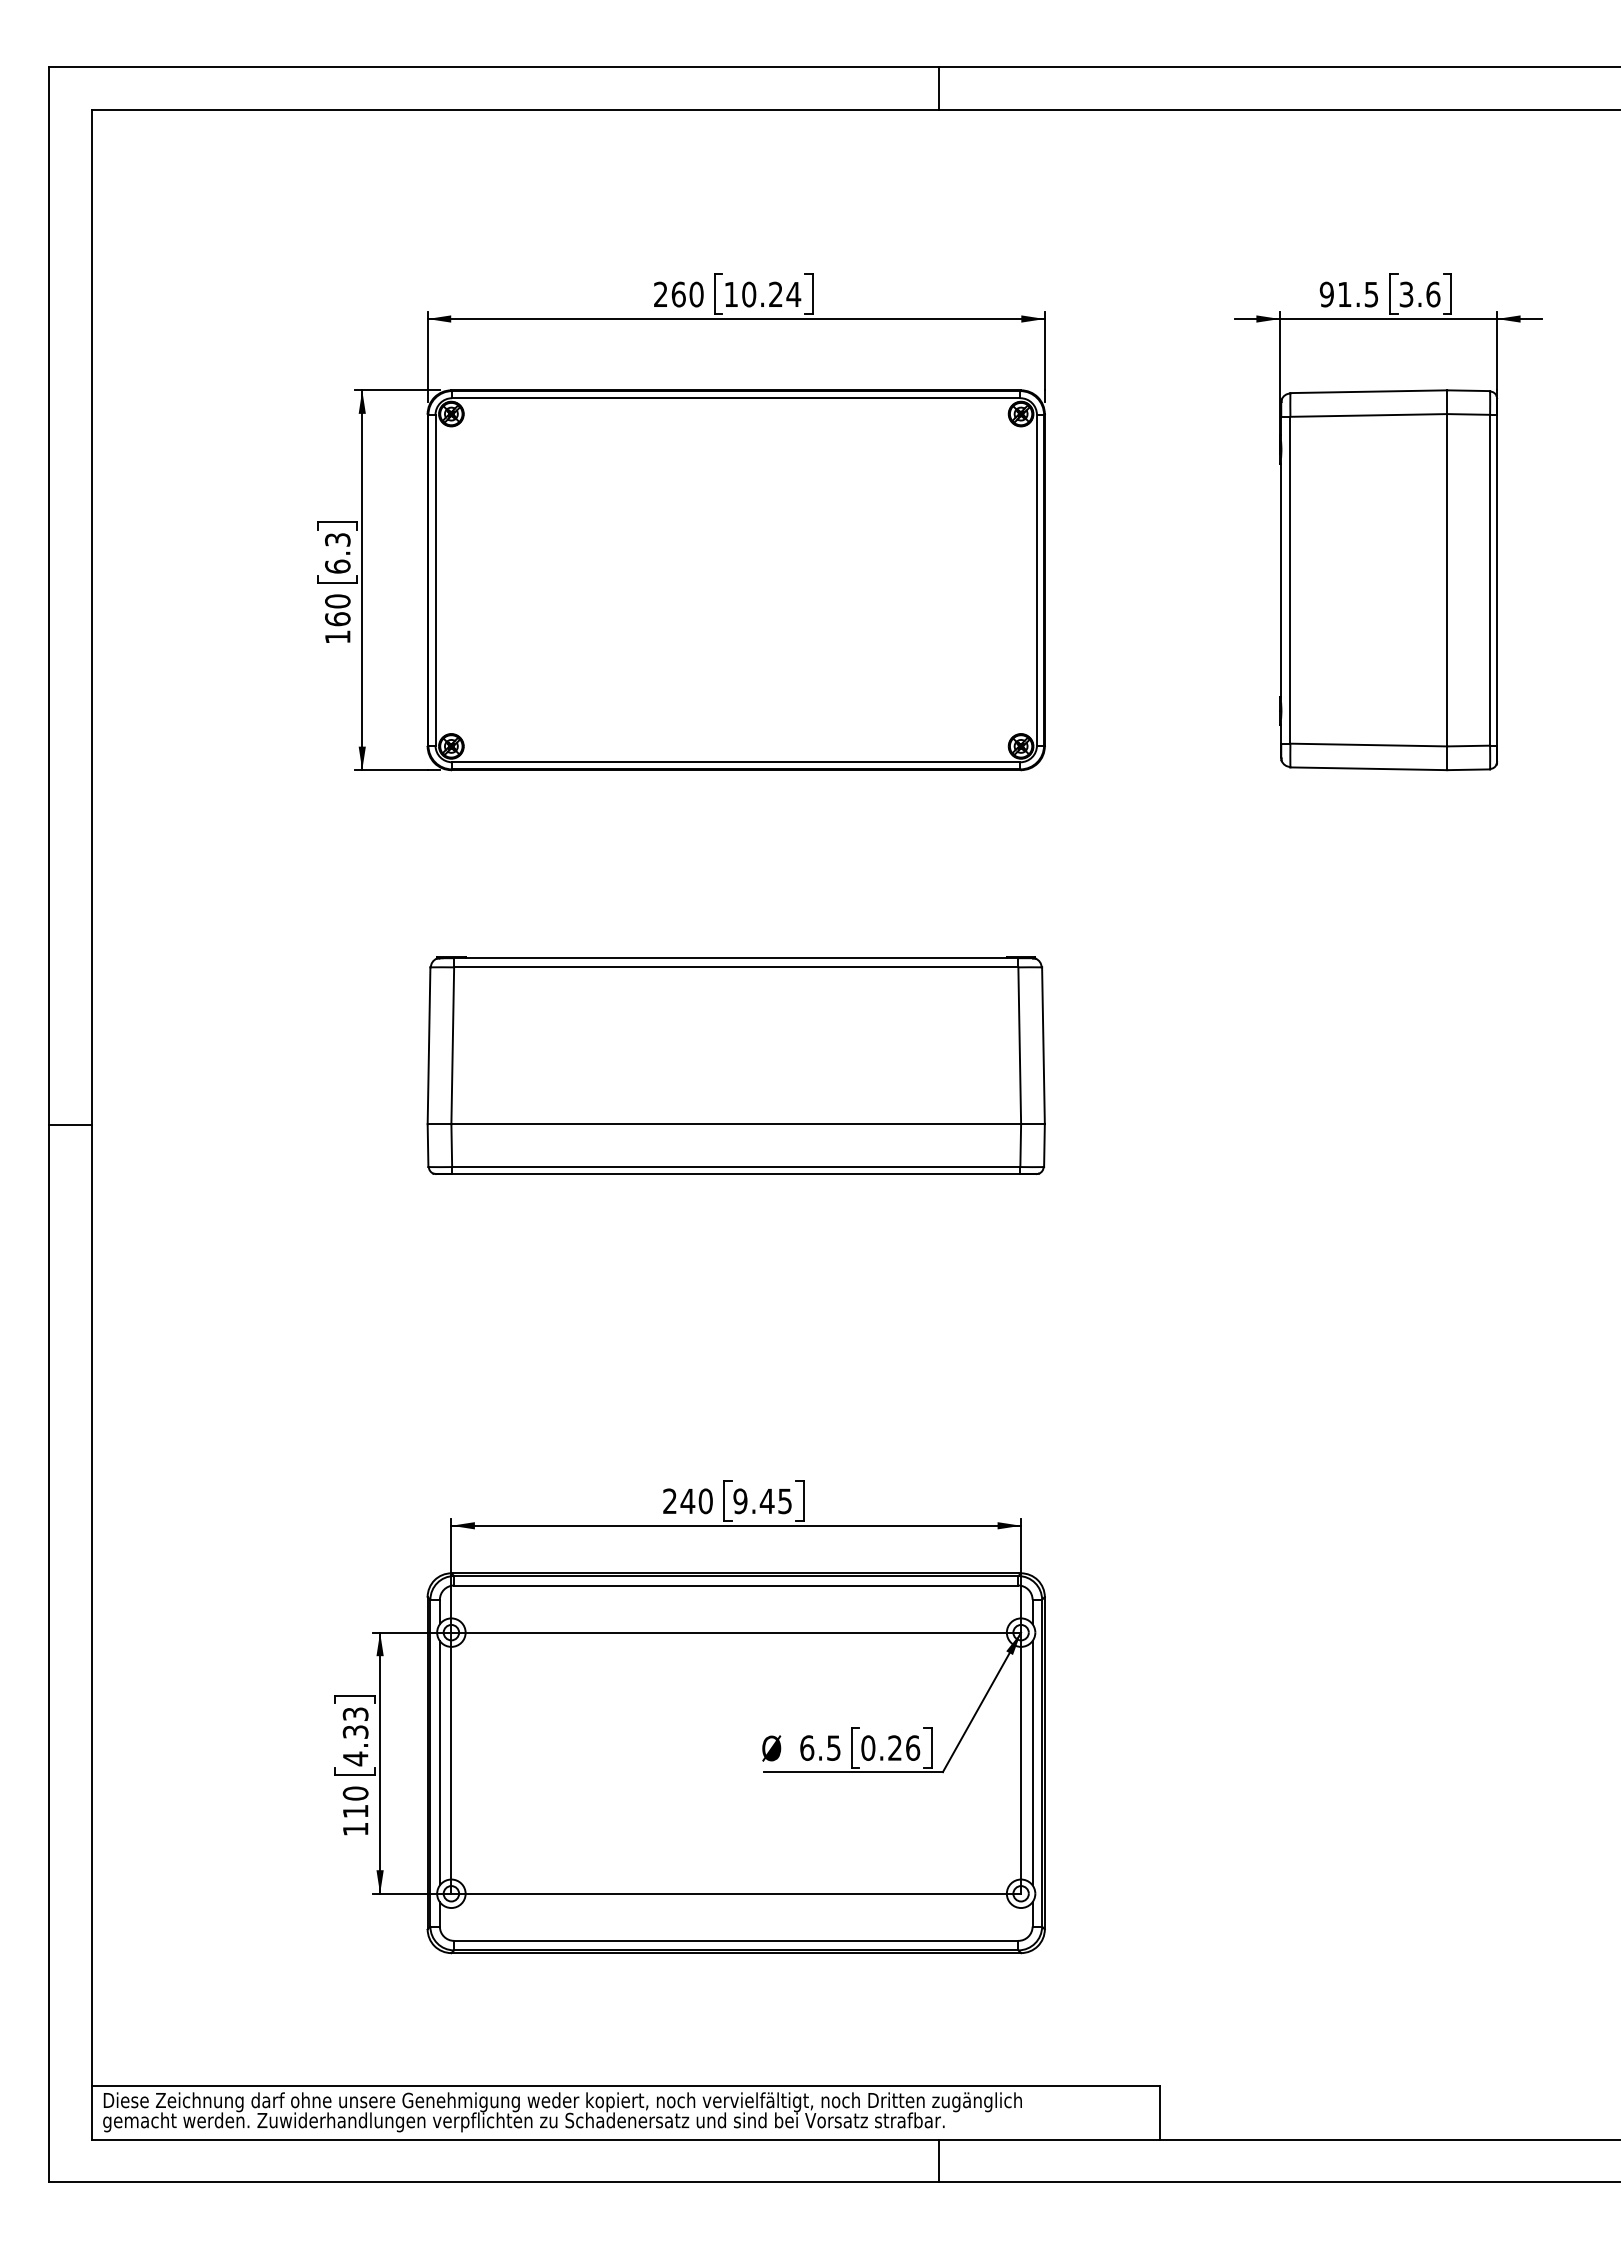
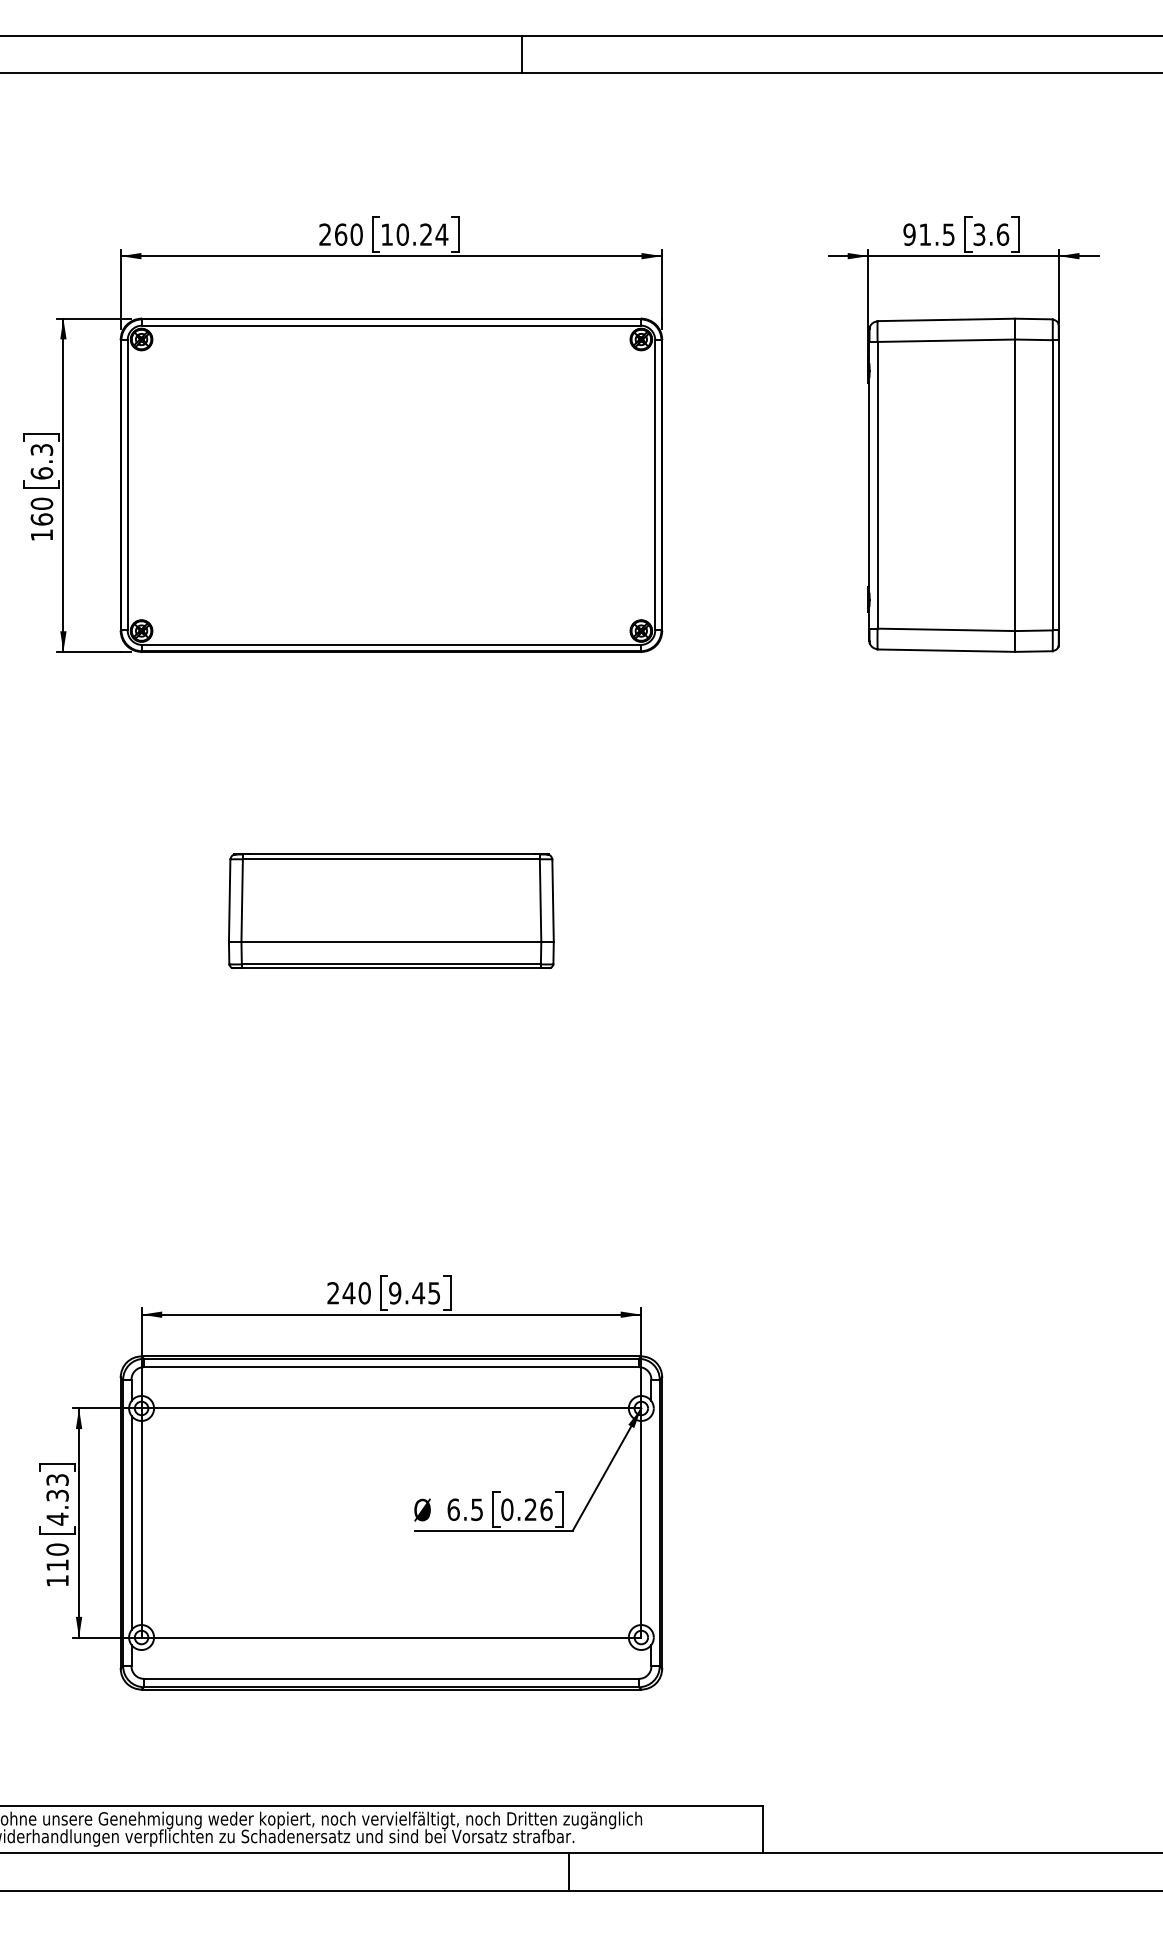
line: (938, 88) -> (521, 53), moved
part: (735, 1065) -> (390, 910), size x0.6
line: (1032, 1763) -> (651, 1523), removed

